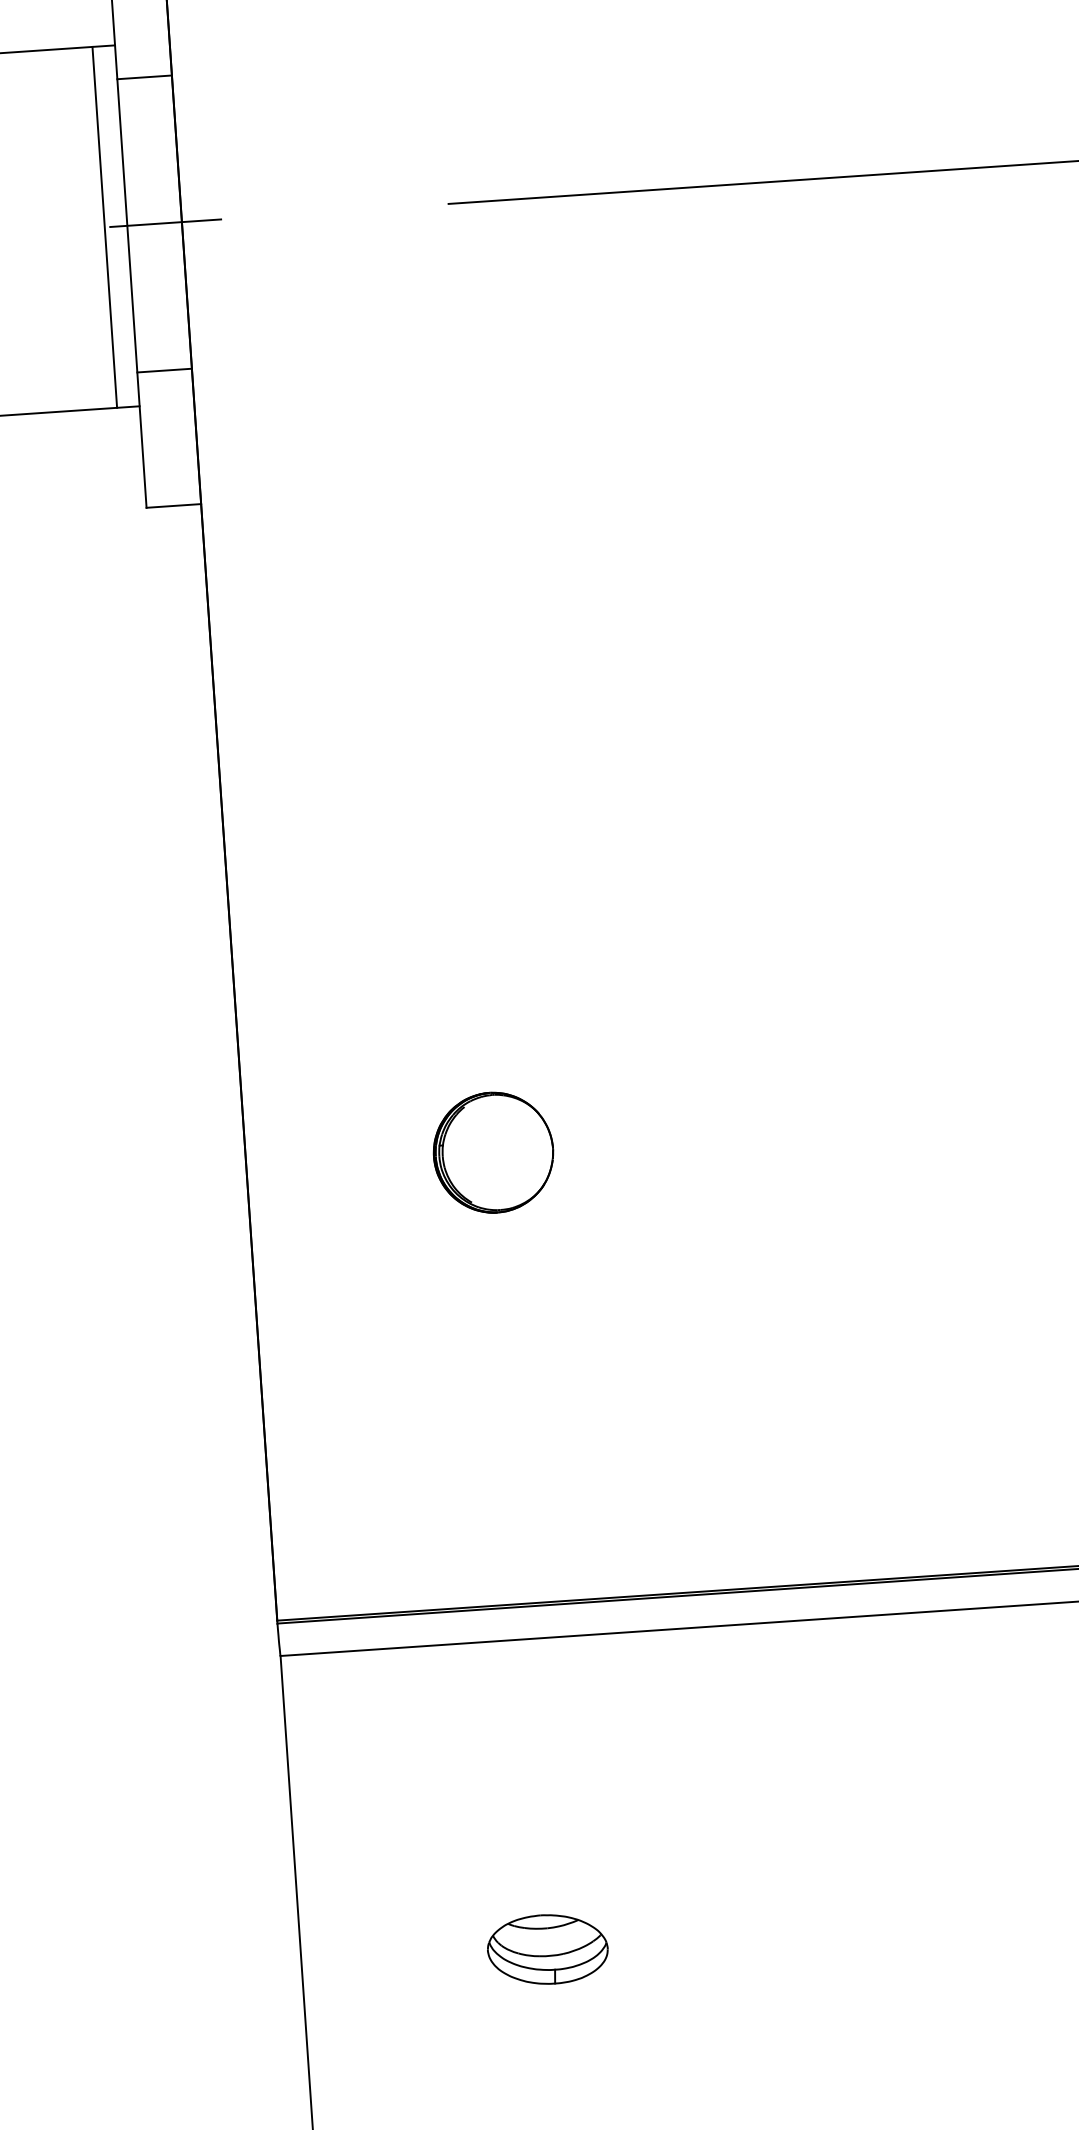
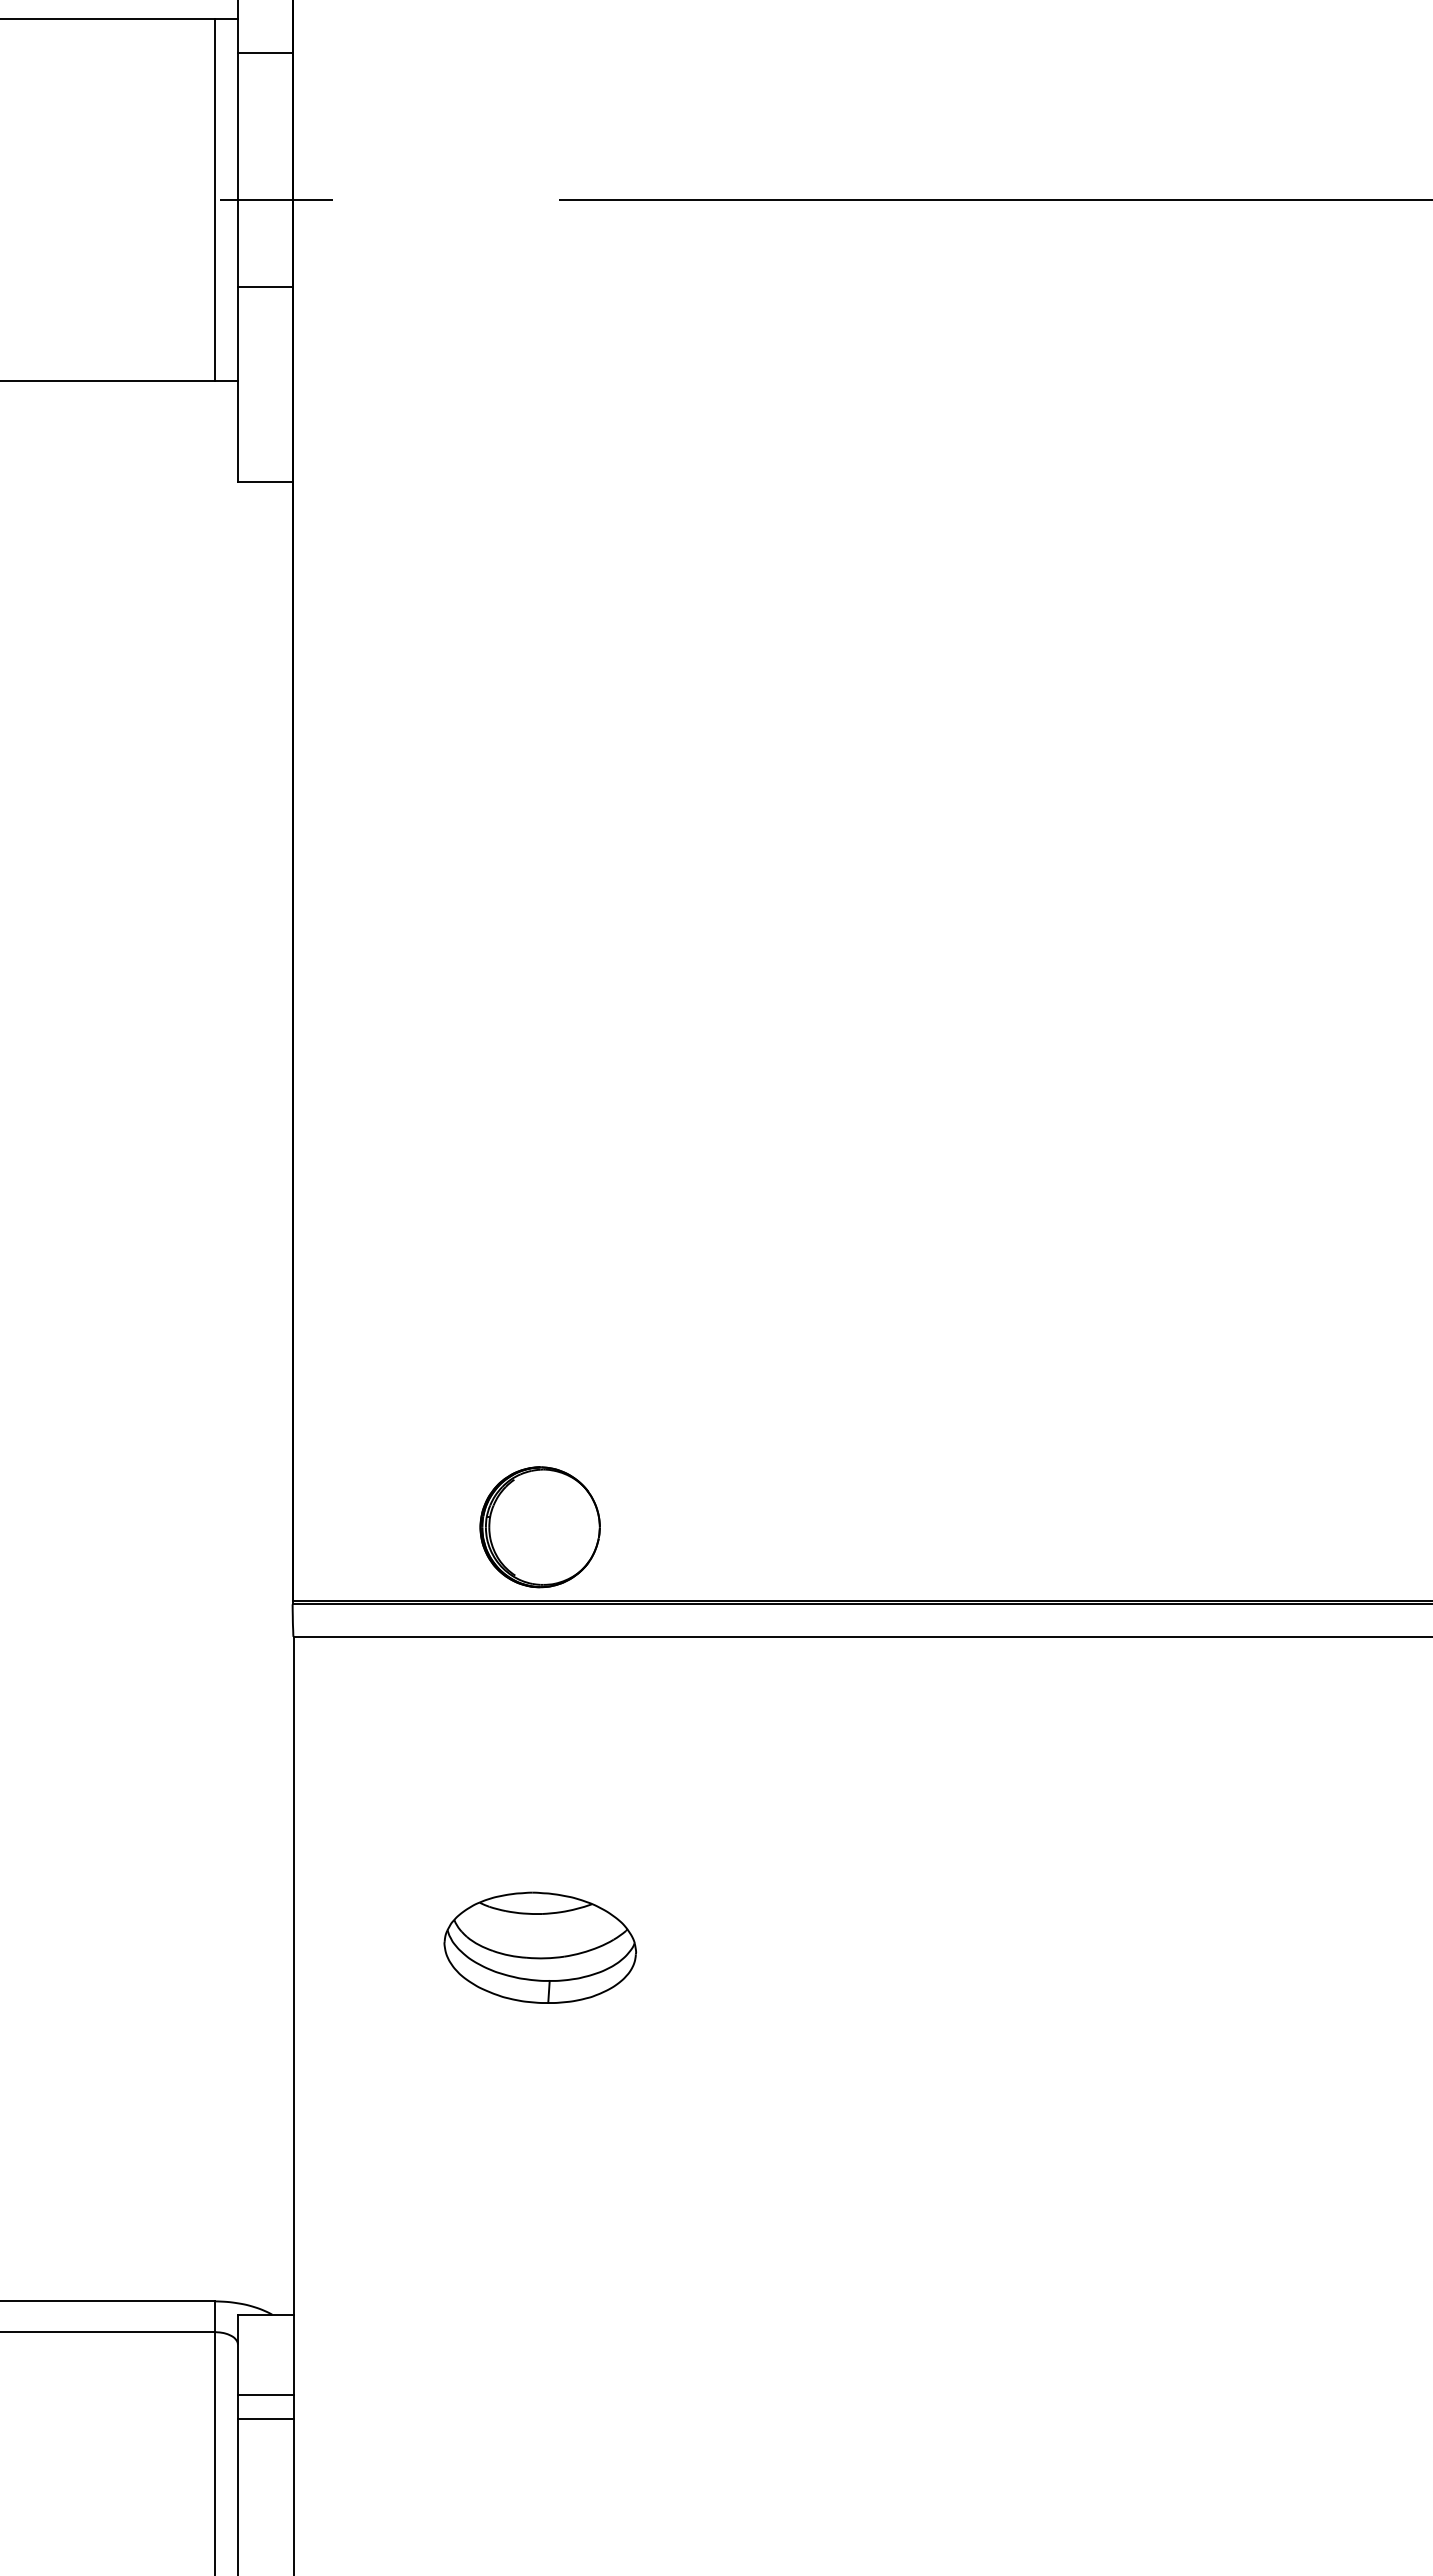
line: (163, 370) -> (264, 286), moved
part: (492, 1152) -> (539, 1527), moved
part: (547, 1949) -> (539, 1947), size x1.6

